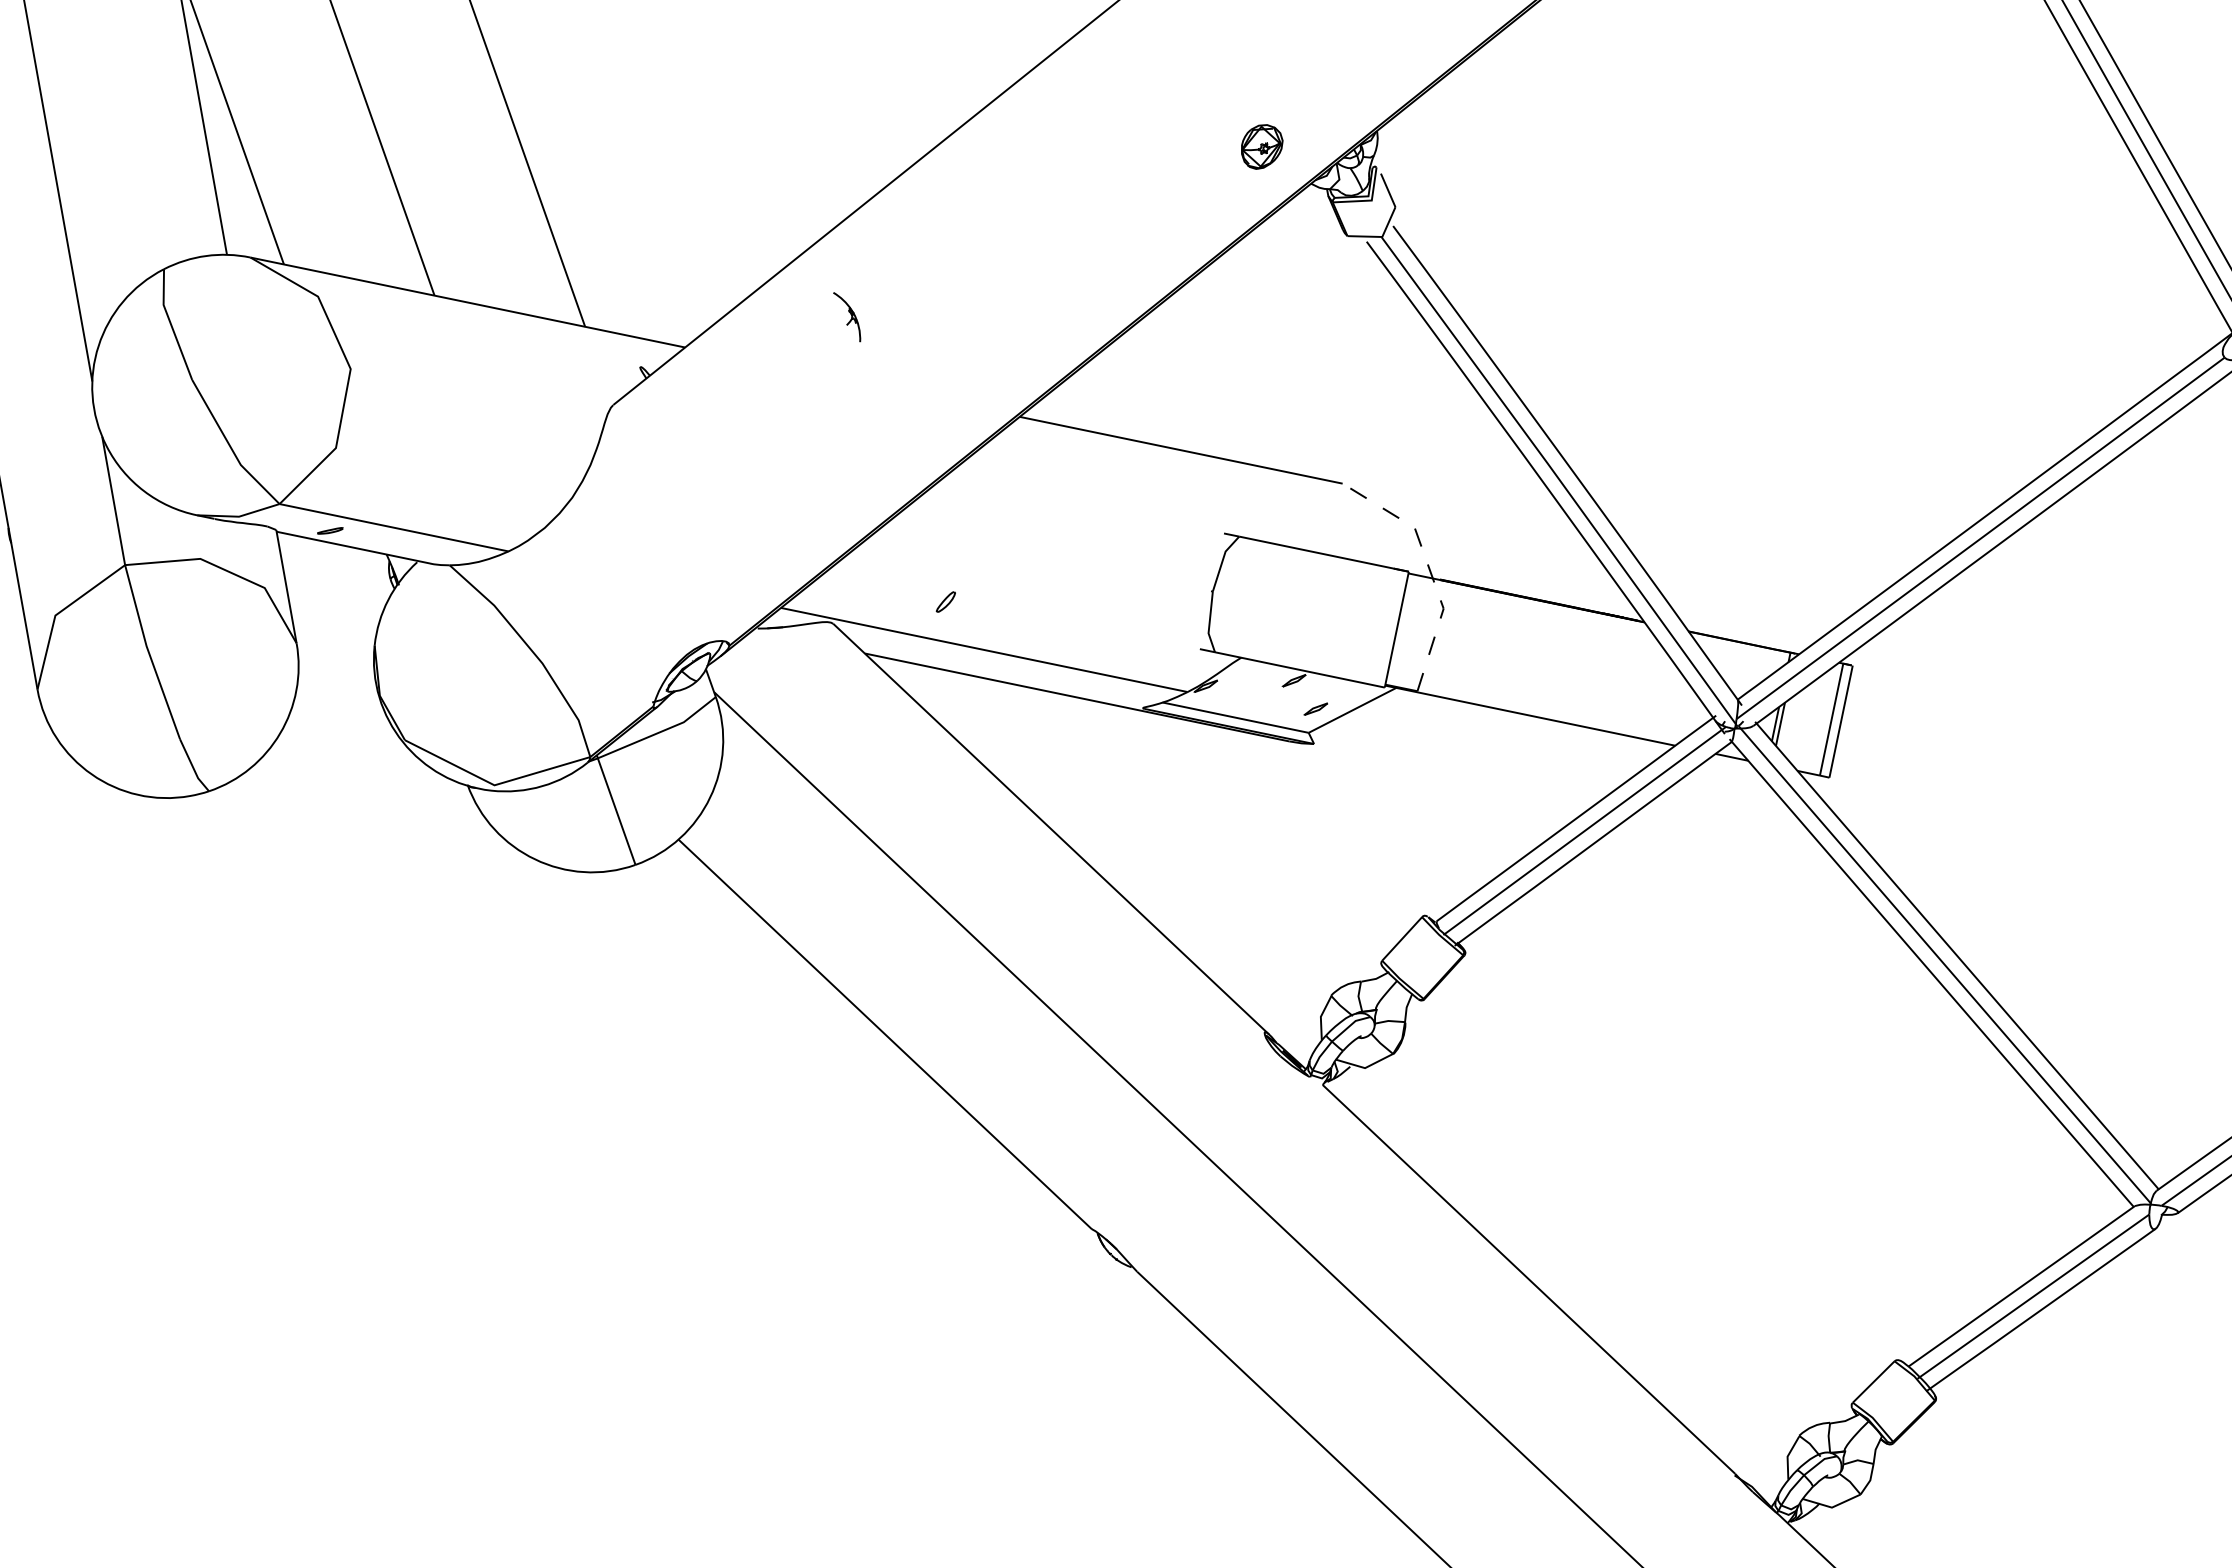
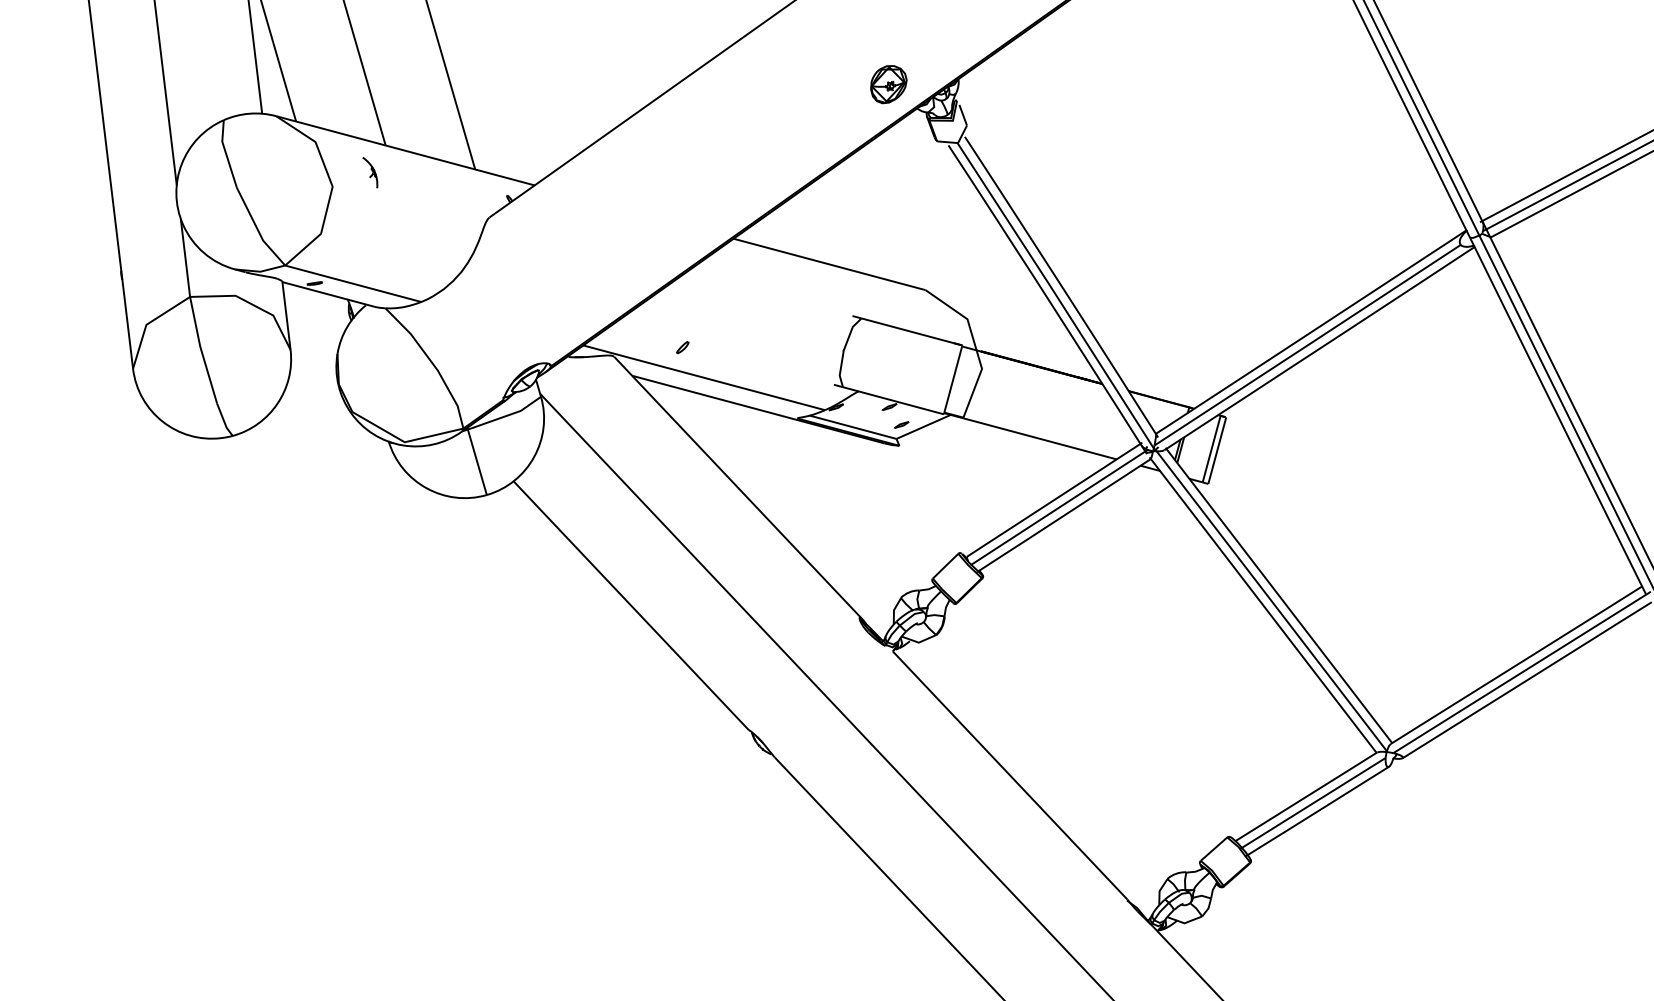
part: (1261, 146) -> (888, 84), size x1.43
part: (847, 316) -> (370, 172), moved
line: (1430, 570) -> (975, 345), dashed -> solid

